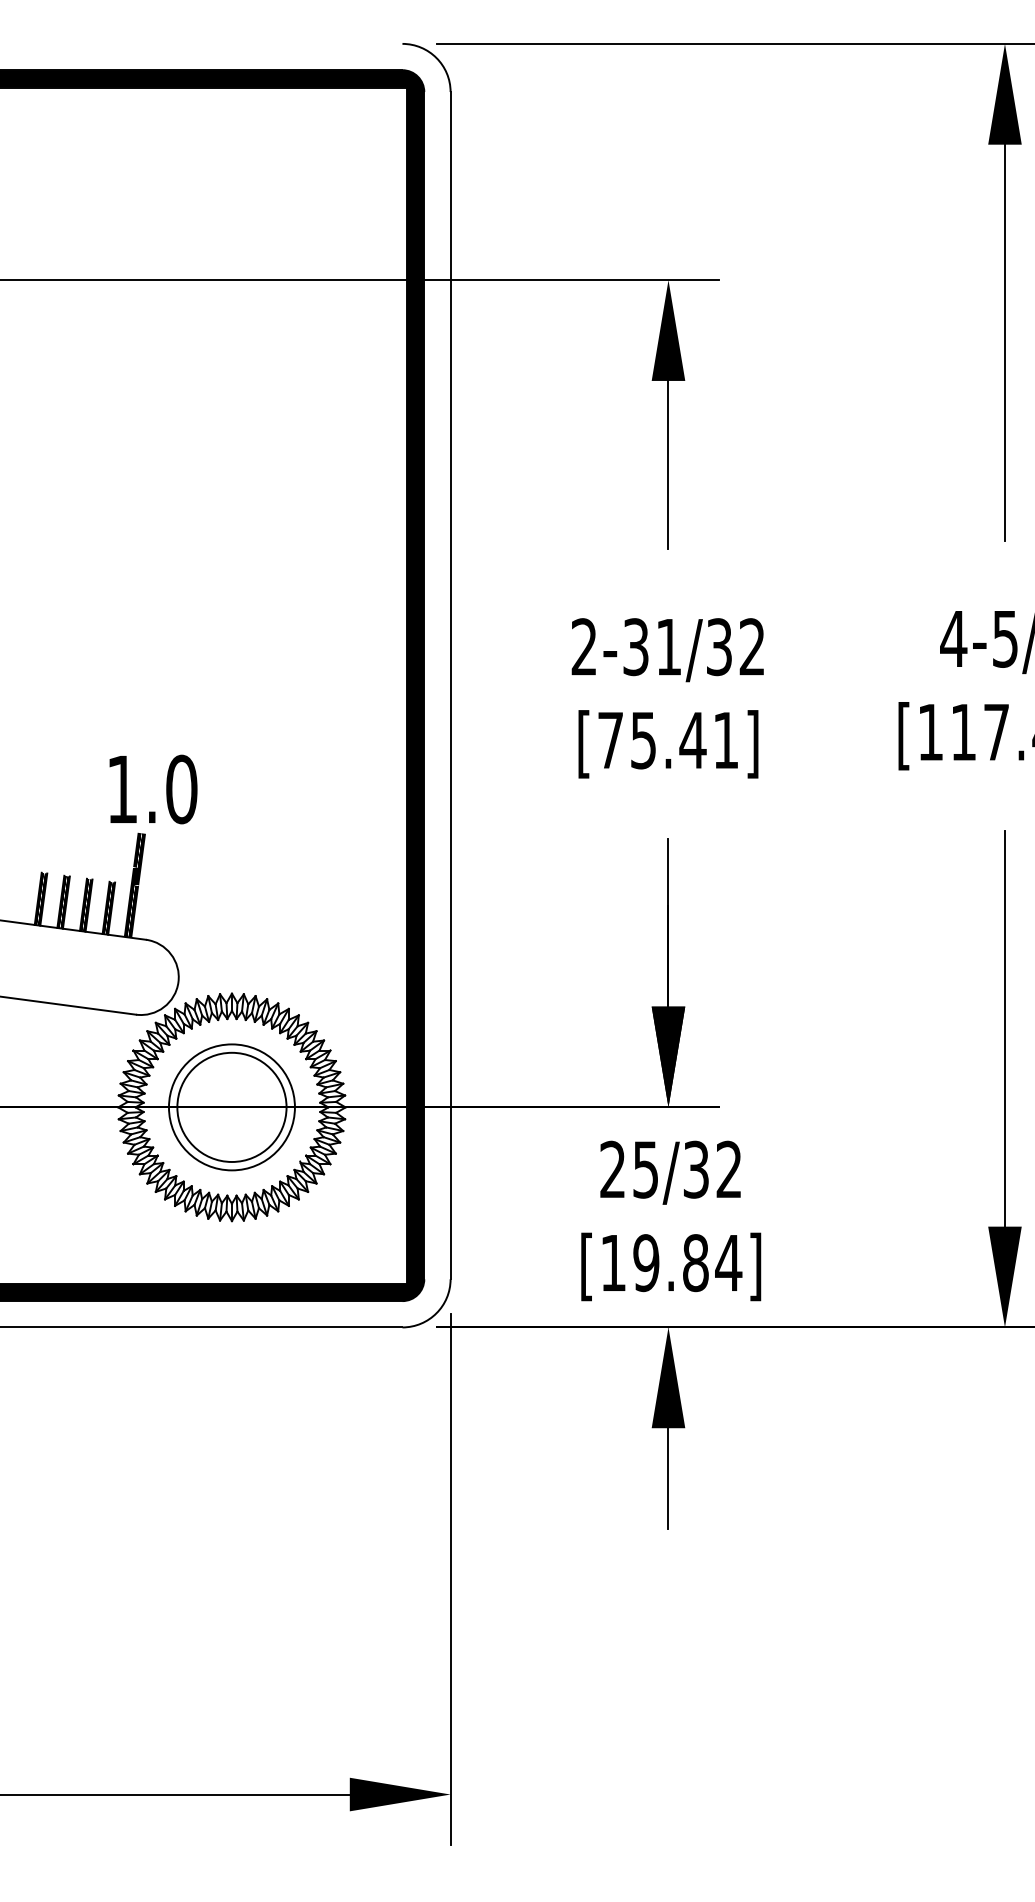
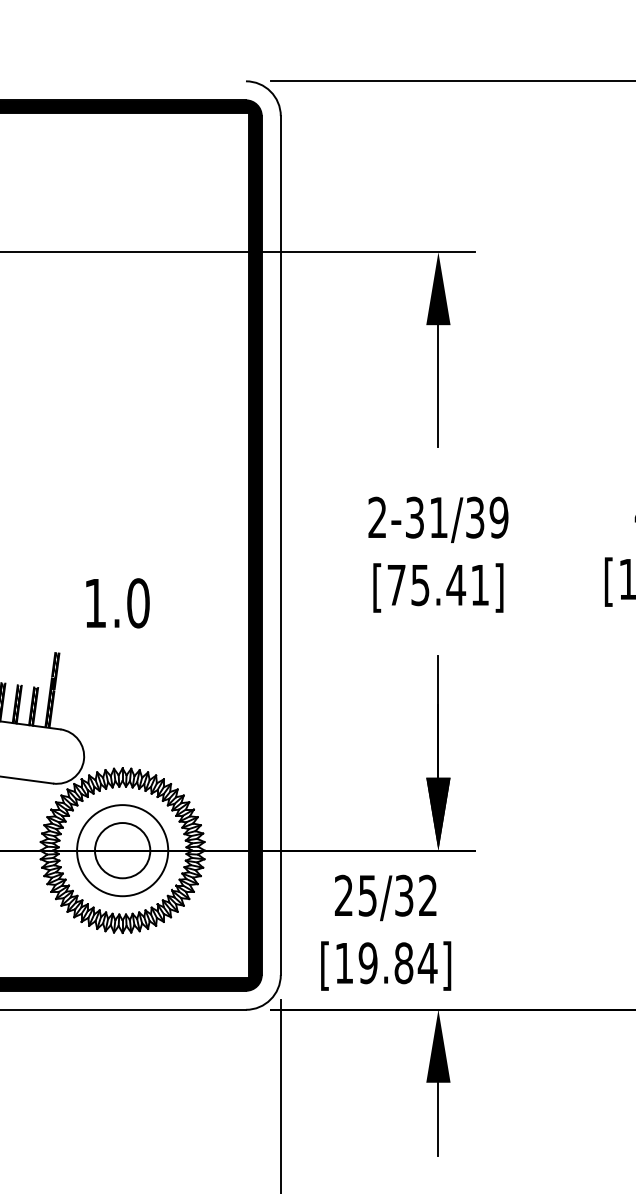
text: (752, 647) -> (499, 517), 2-31/32 -> 2-31/39
text: (153, 789) -> (117, 603), moved
circle: (231, 1106) -> (122, 850), size x0.7
text: (671, 1220) -> (386, 932), moved

